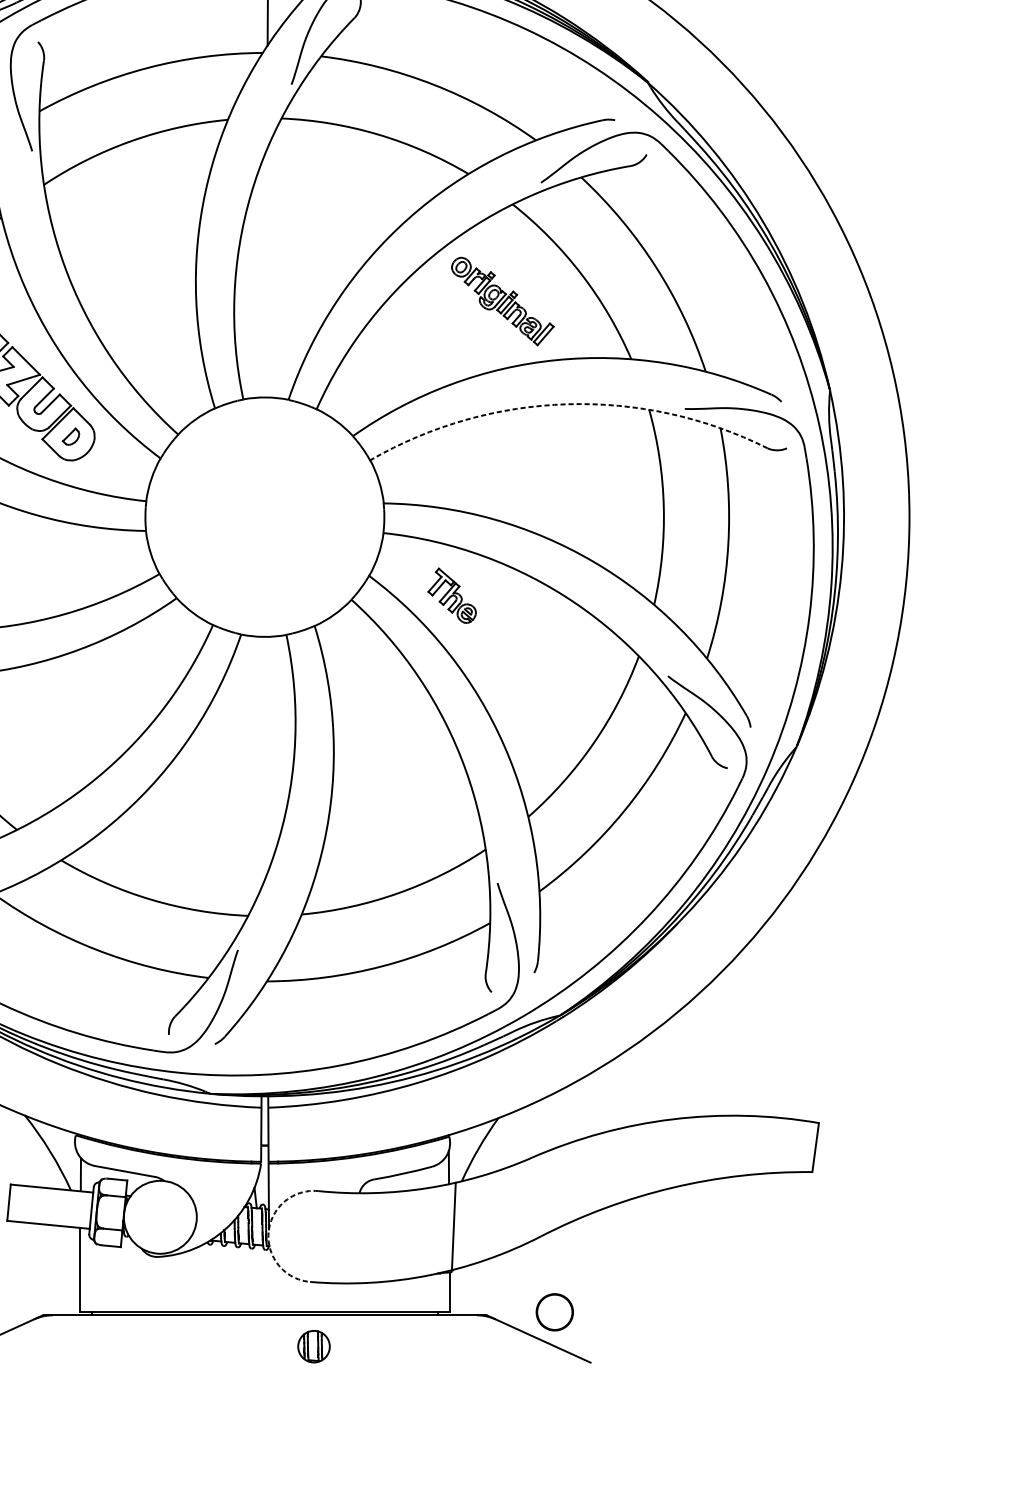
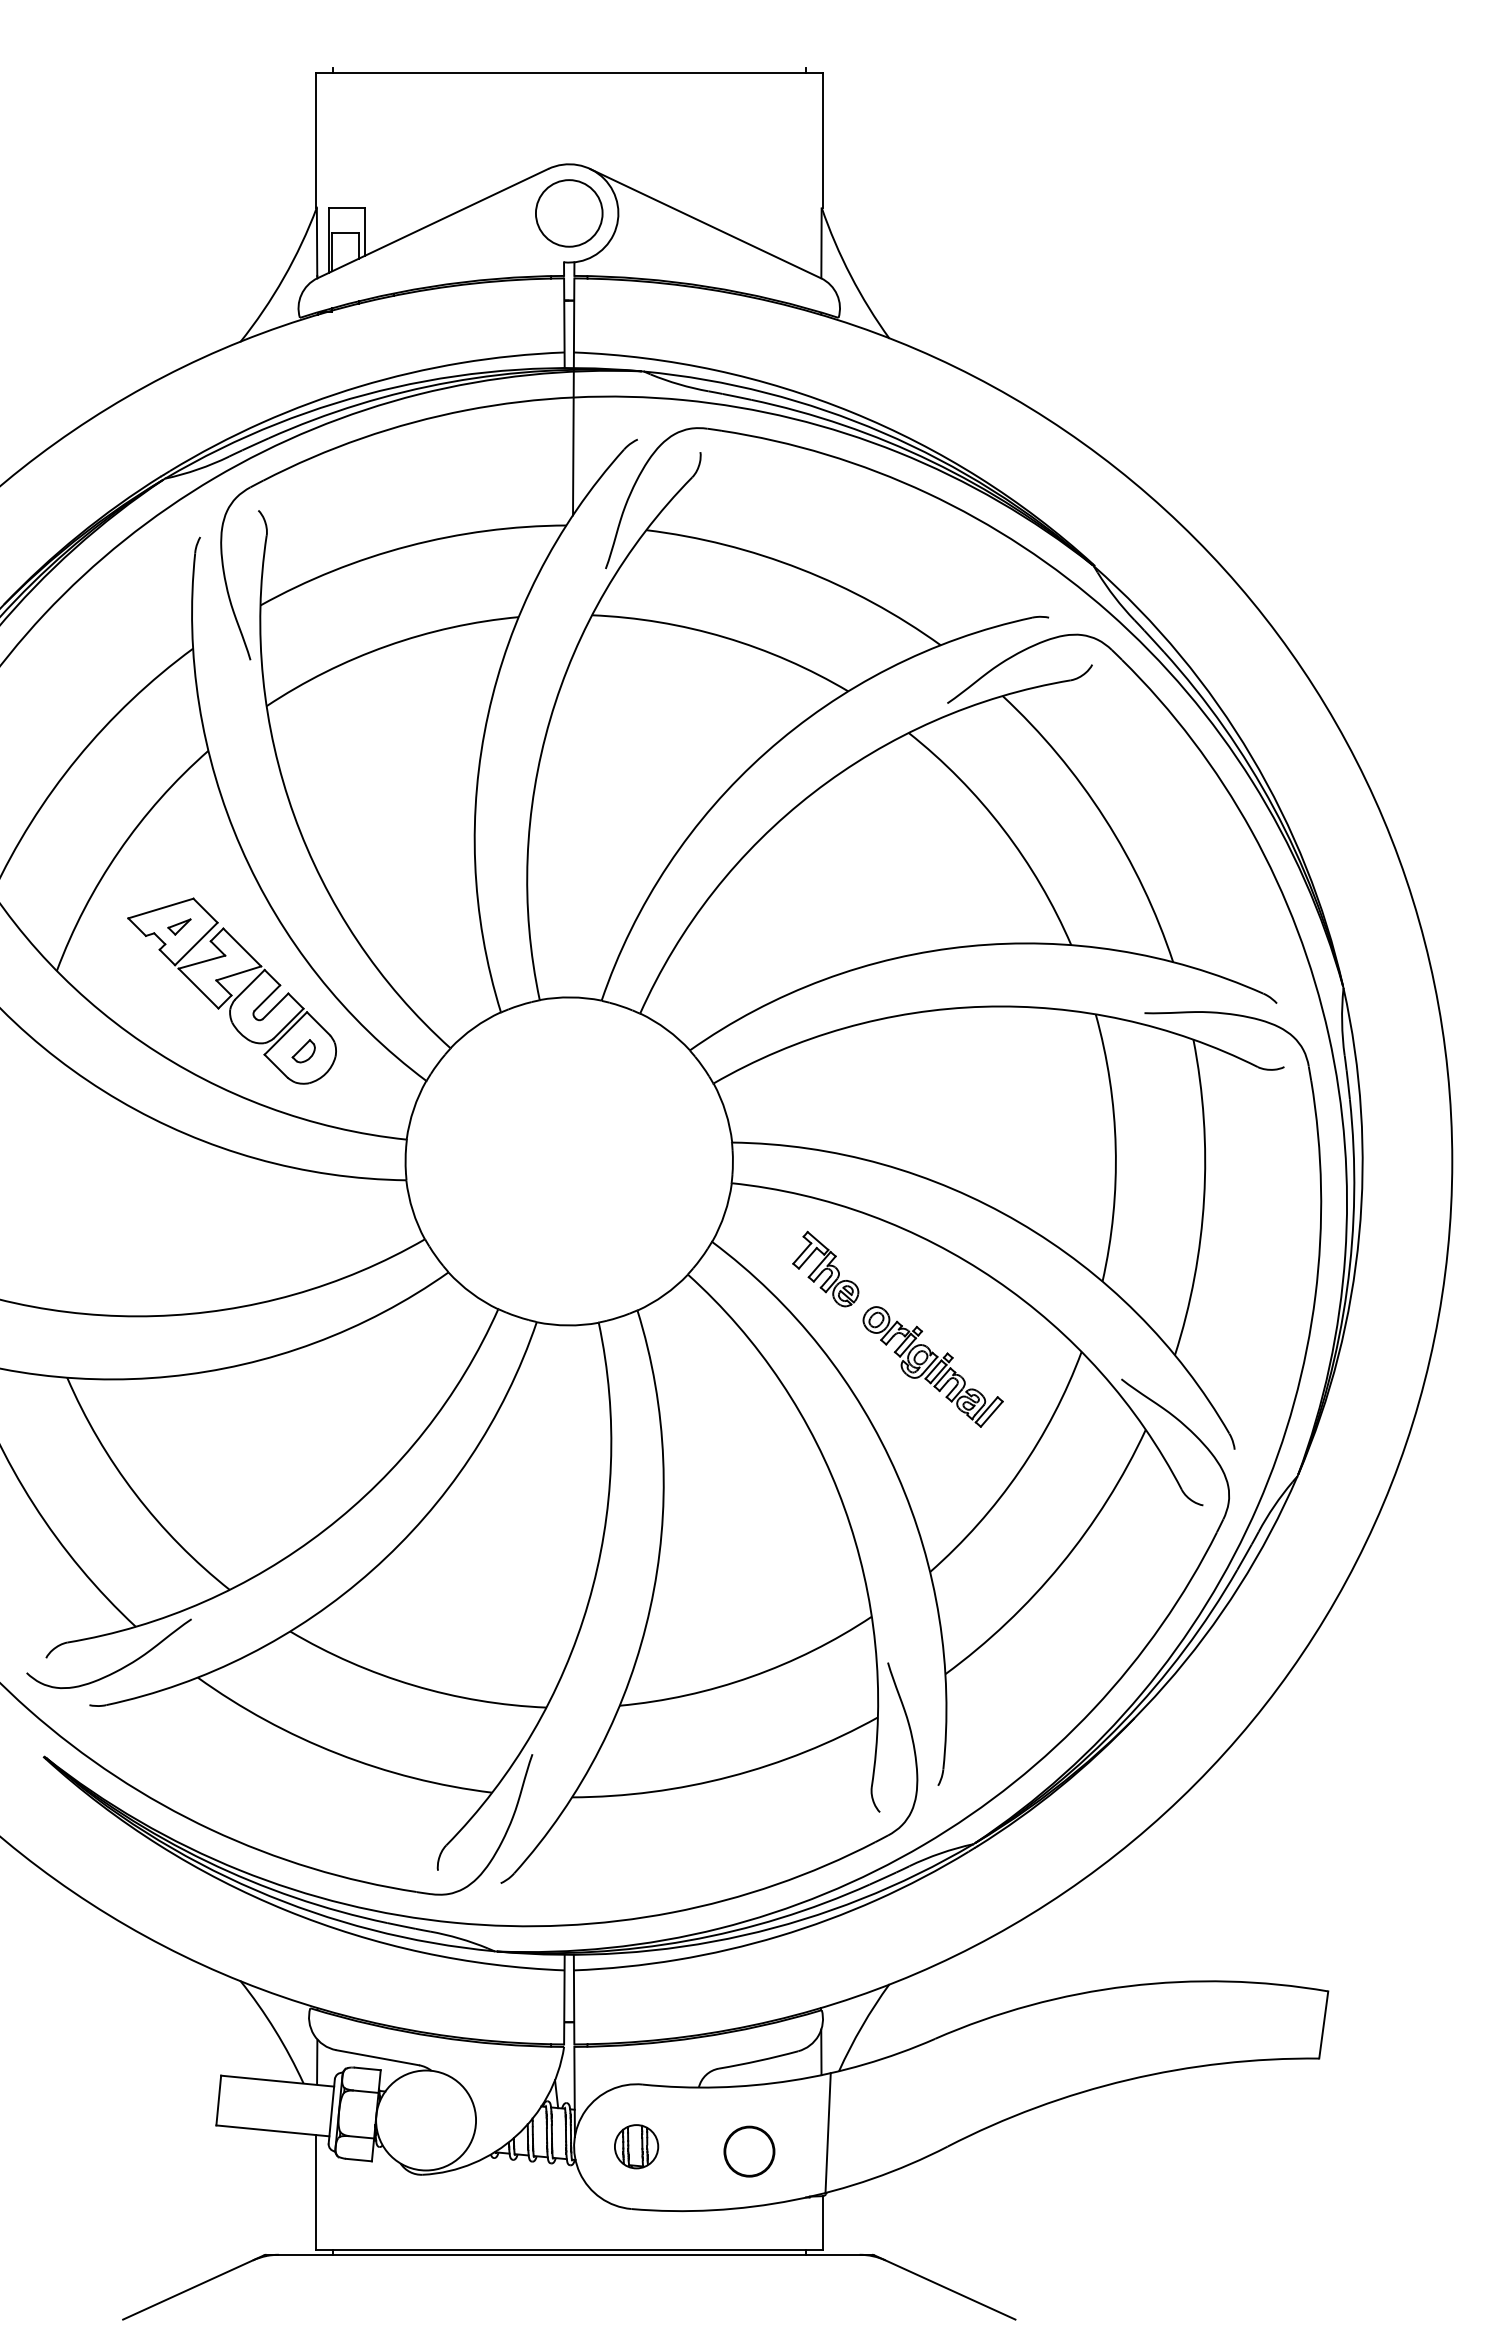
part: (502, 301) -> (932, 1366), moved
arc: (567, 404) -> (983, 1006), dashed -> solid
arc: (268, 1231) -> (574, 2140), dashed -> solid
part: (554, 1312) -> (749, 2151), moved
part: (313, 1346) -> (636, 2146), moved

